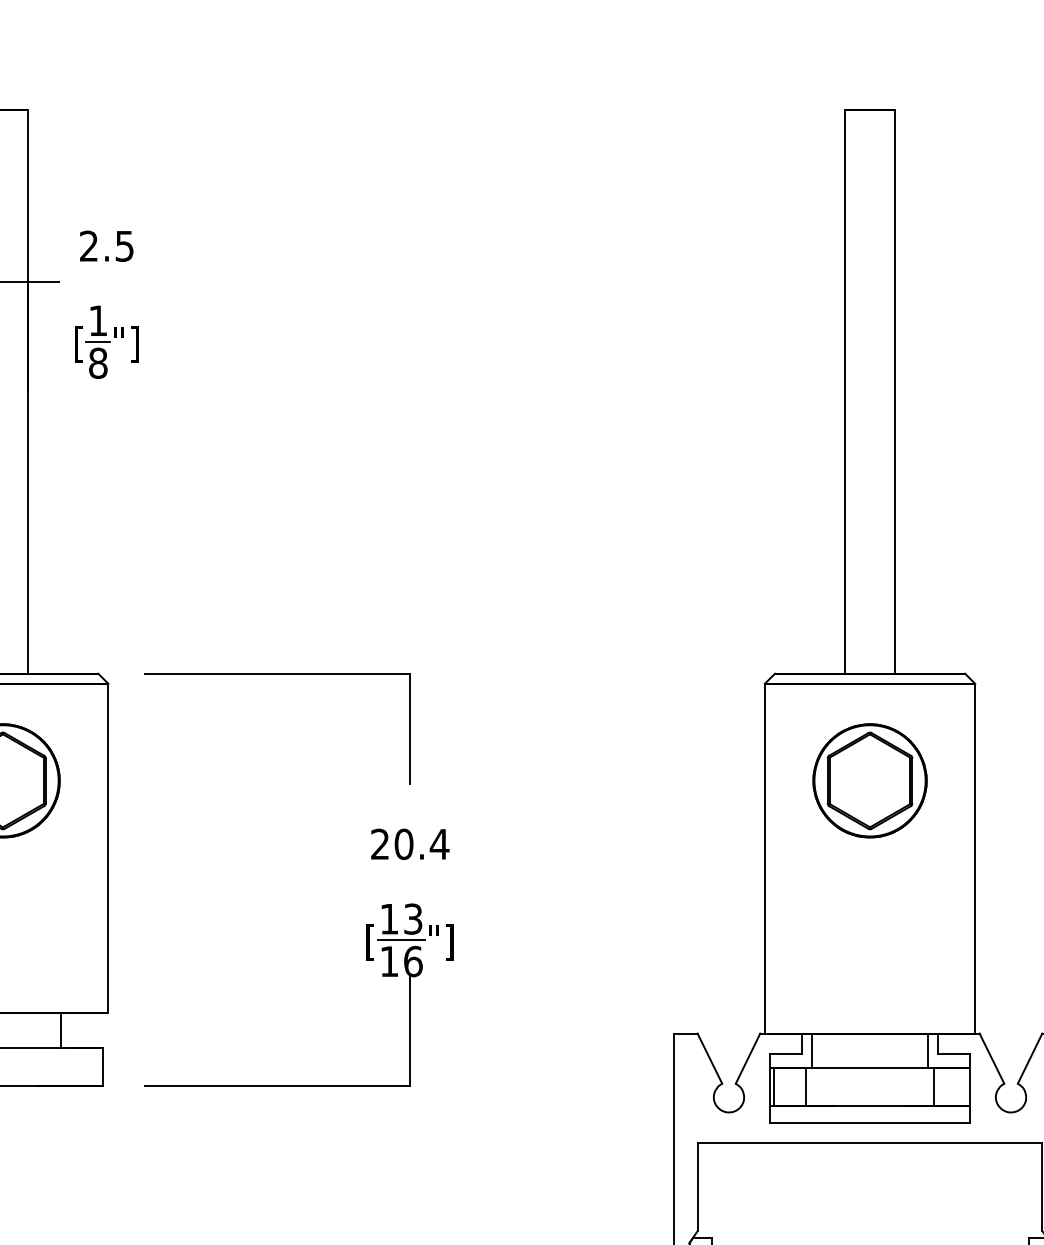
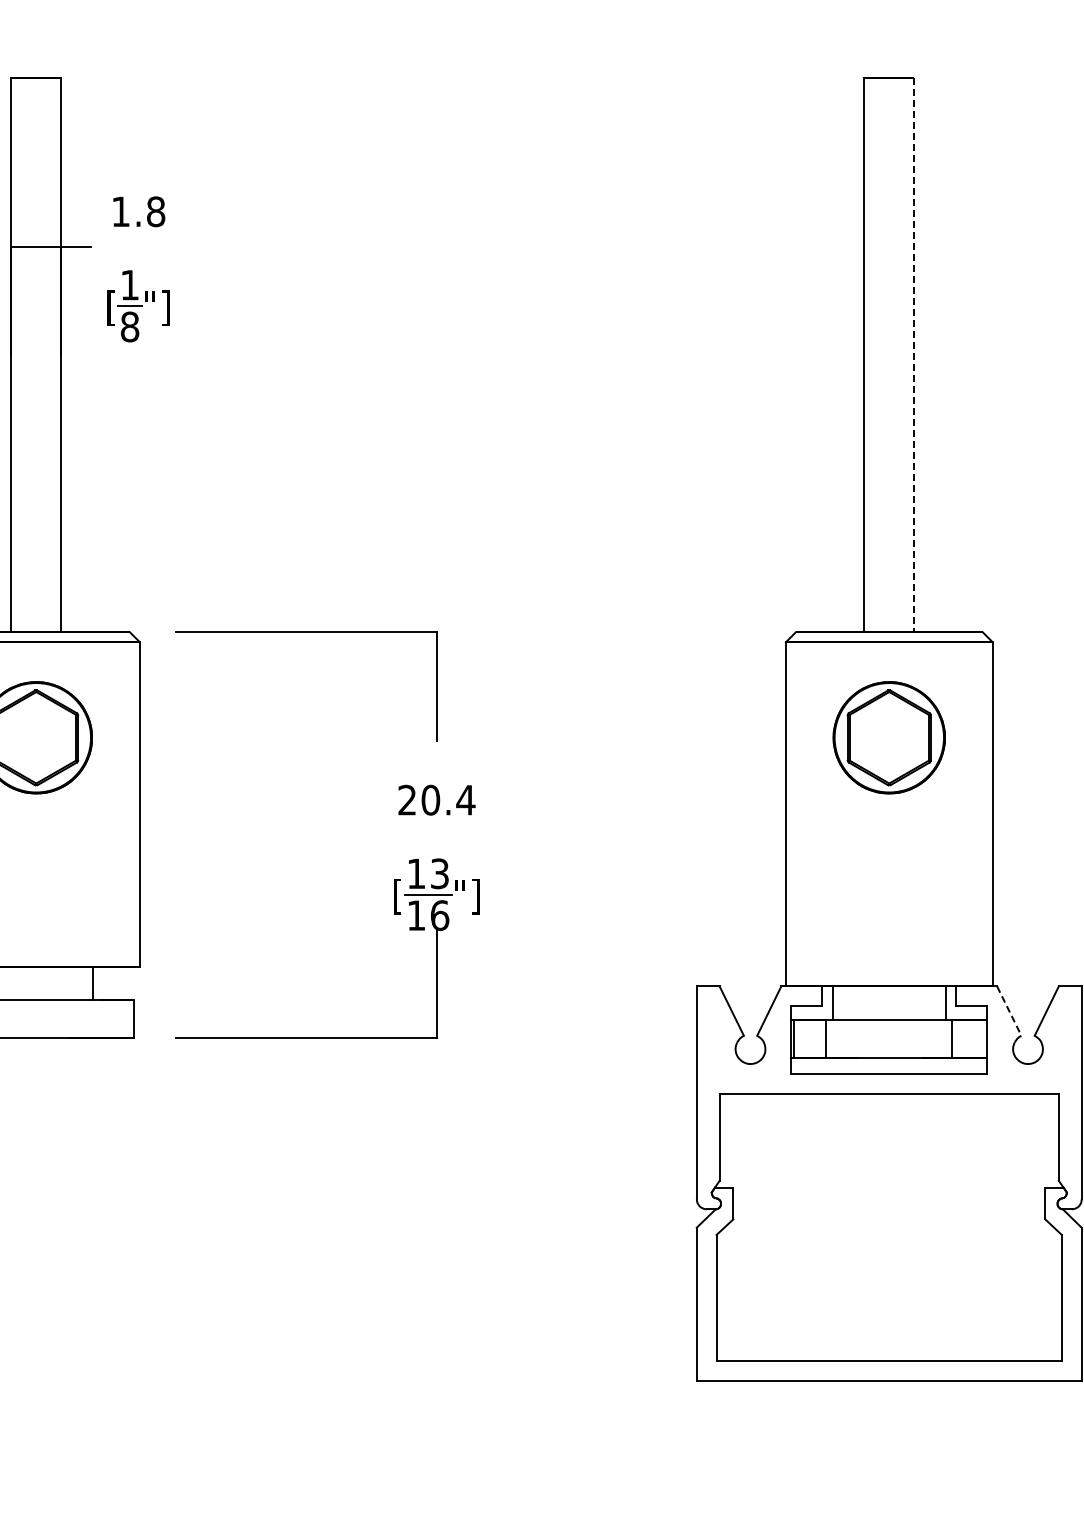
text: (106, 245) -> (138, 211), 2.5 -> 1.8
line: (895, 392) -> (914, 355), solid -> dashed
line: (992, 1059) -> (1009, 1011), solid -> dashed

